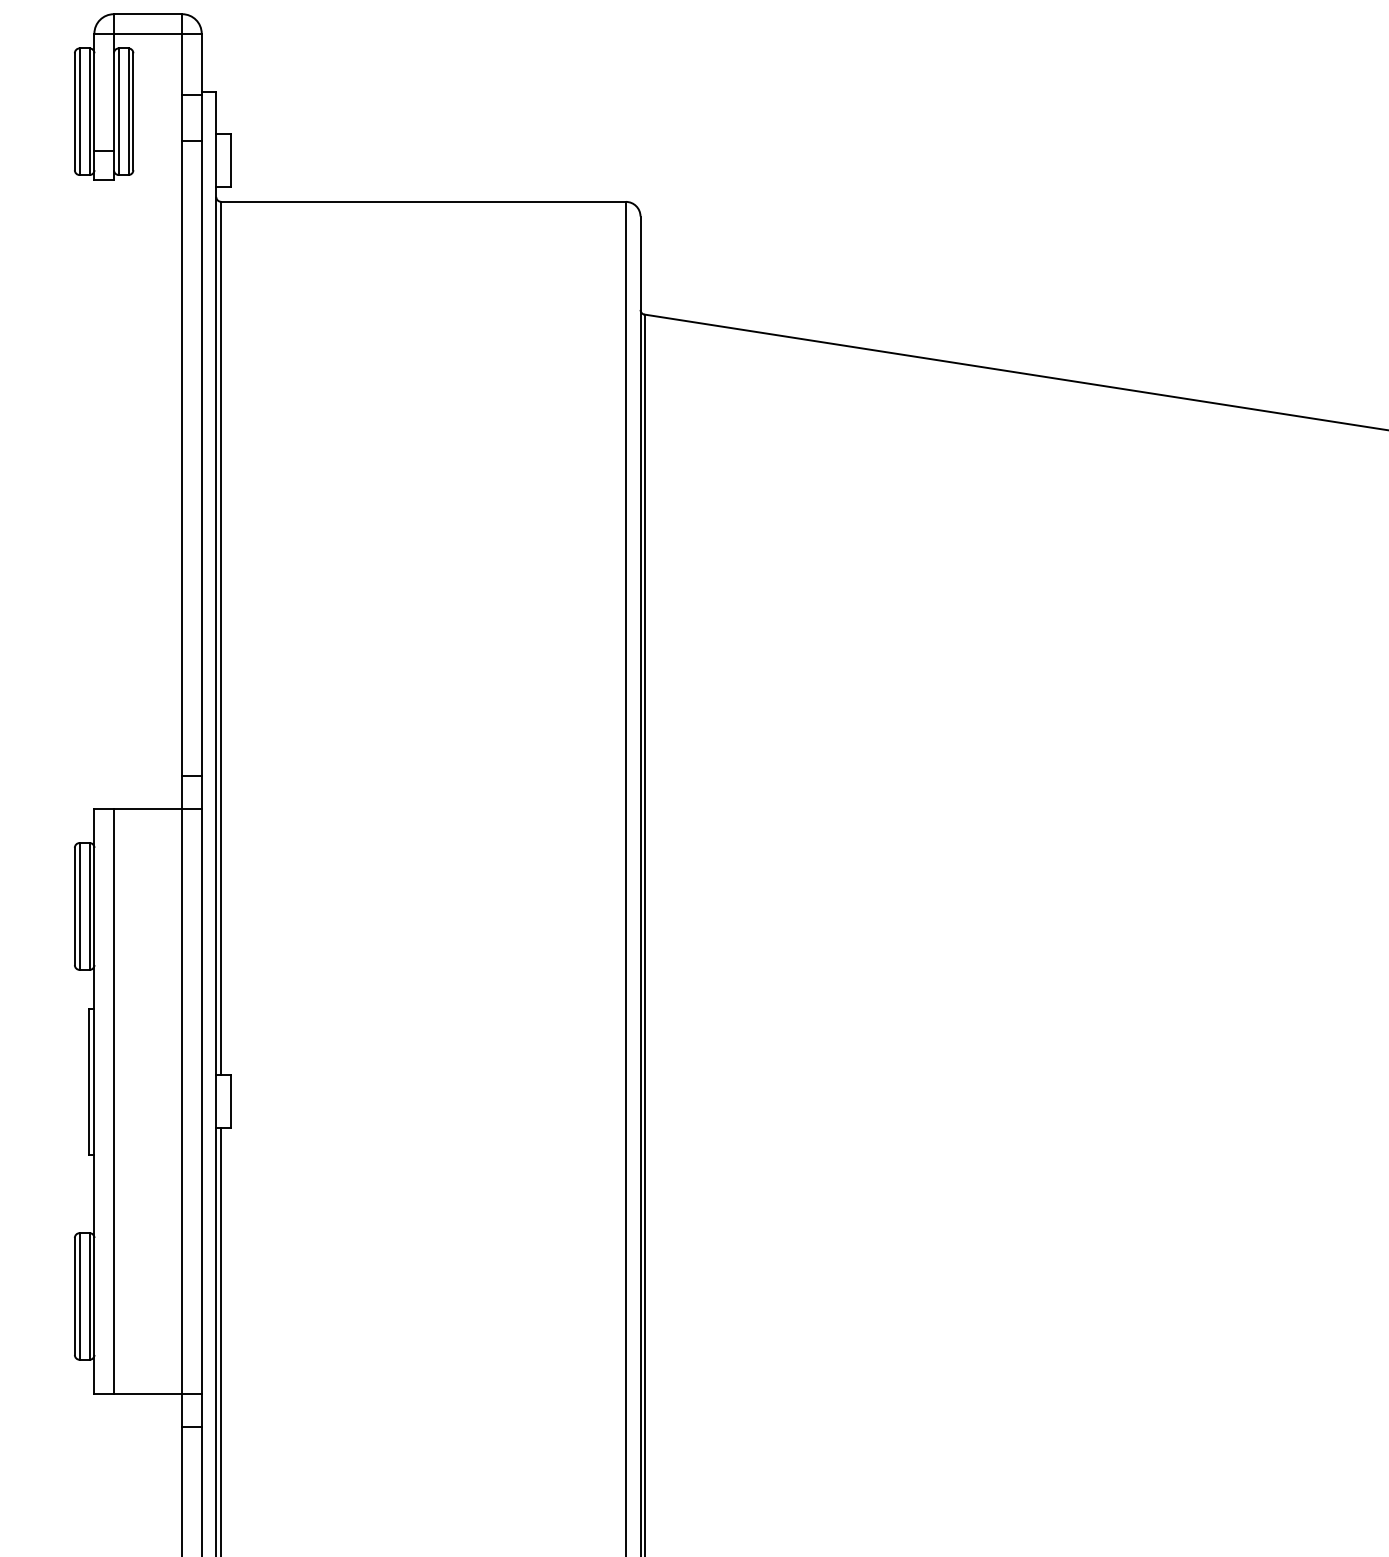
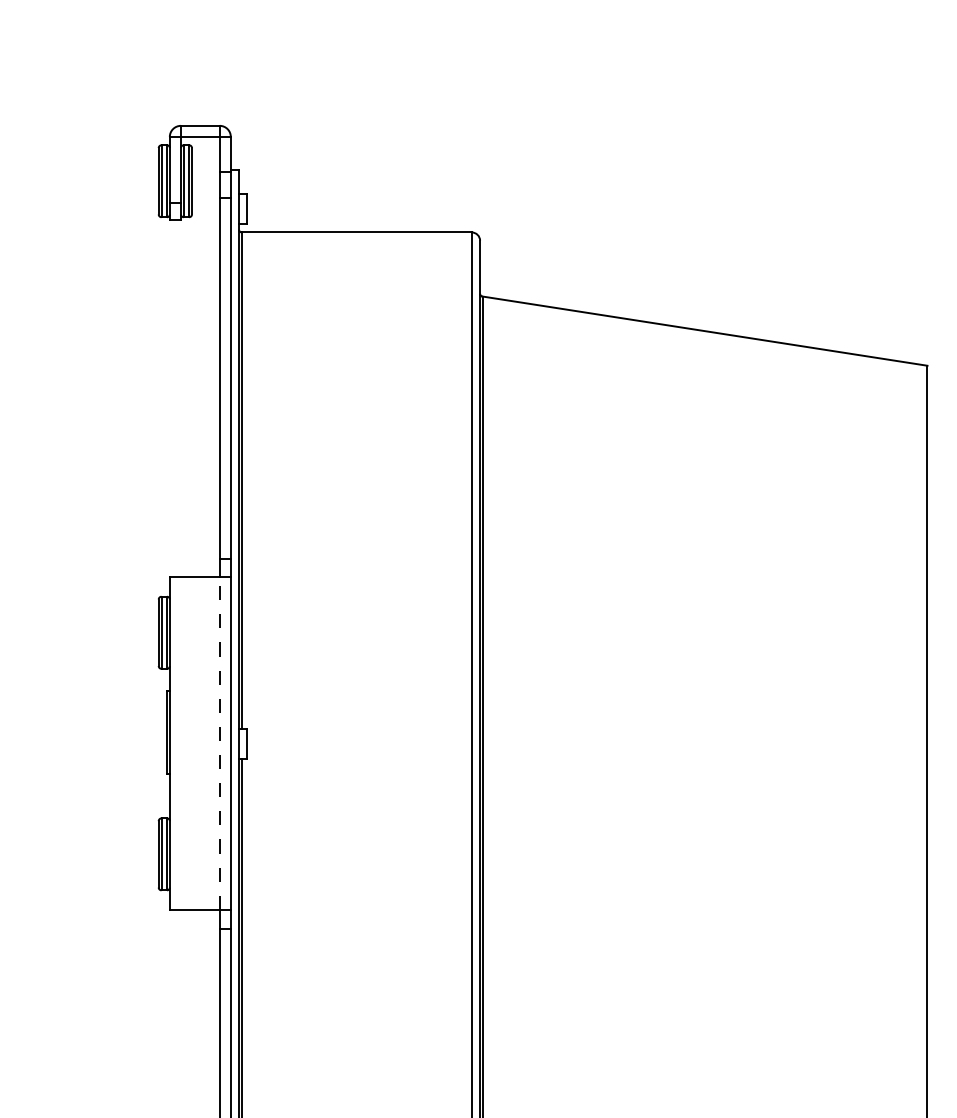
line: (113, 1101) -> (180, 743), removed
line: (181, 1101) -> (219, 743), solid -> dashed

